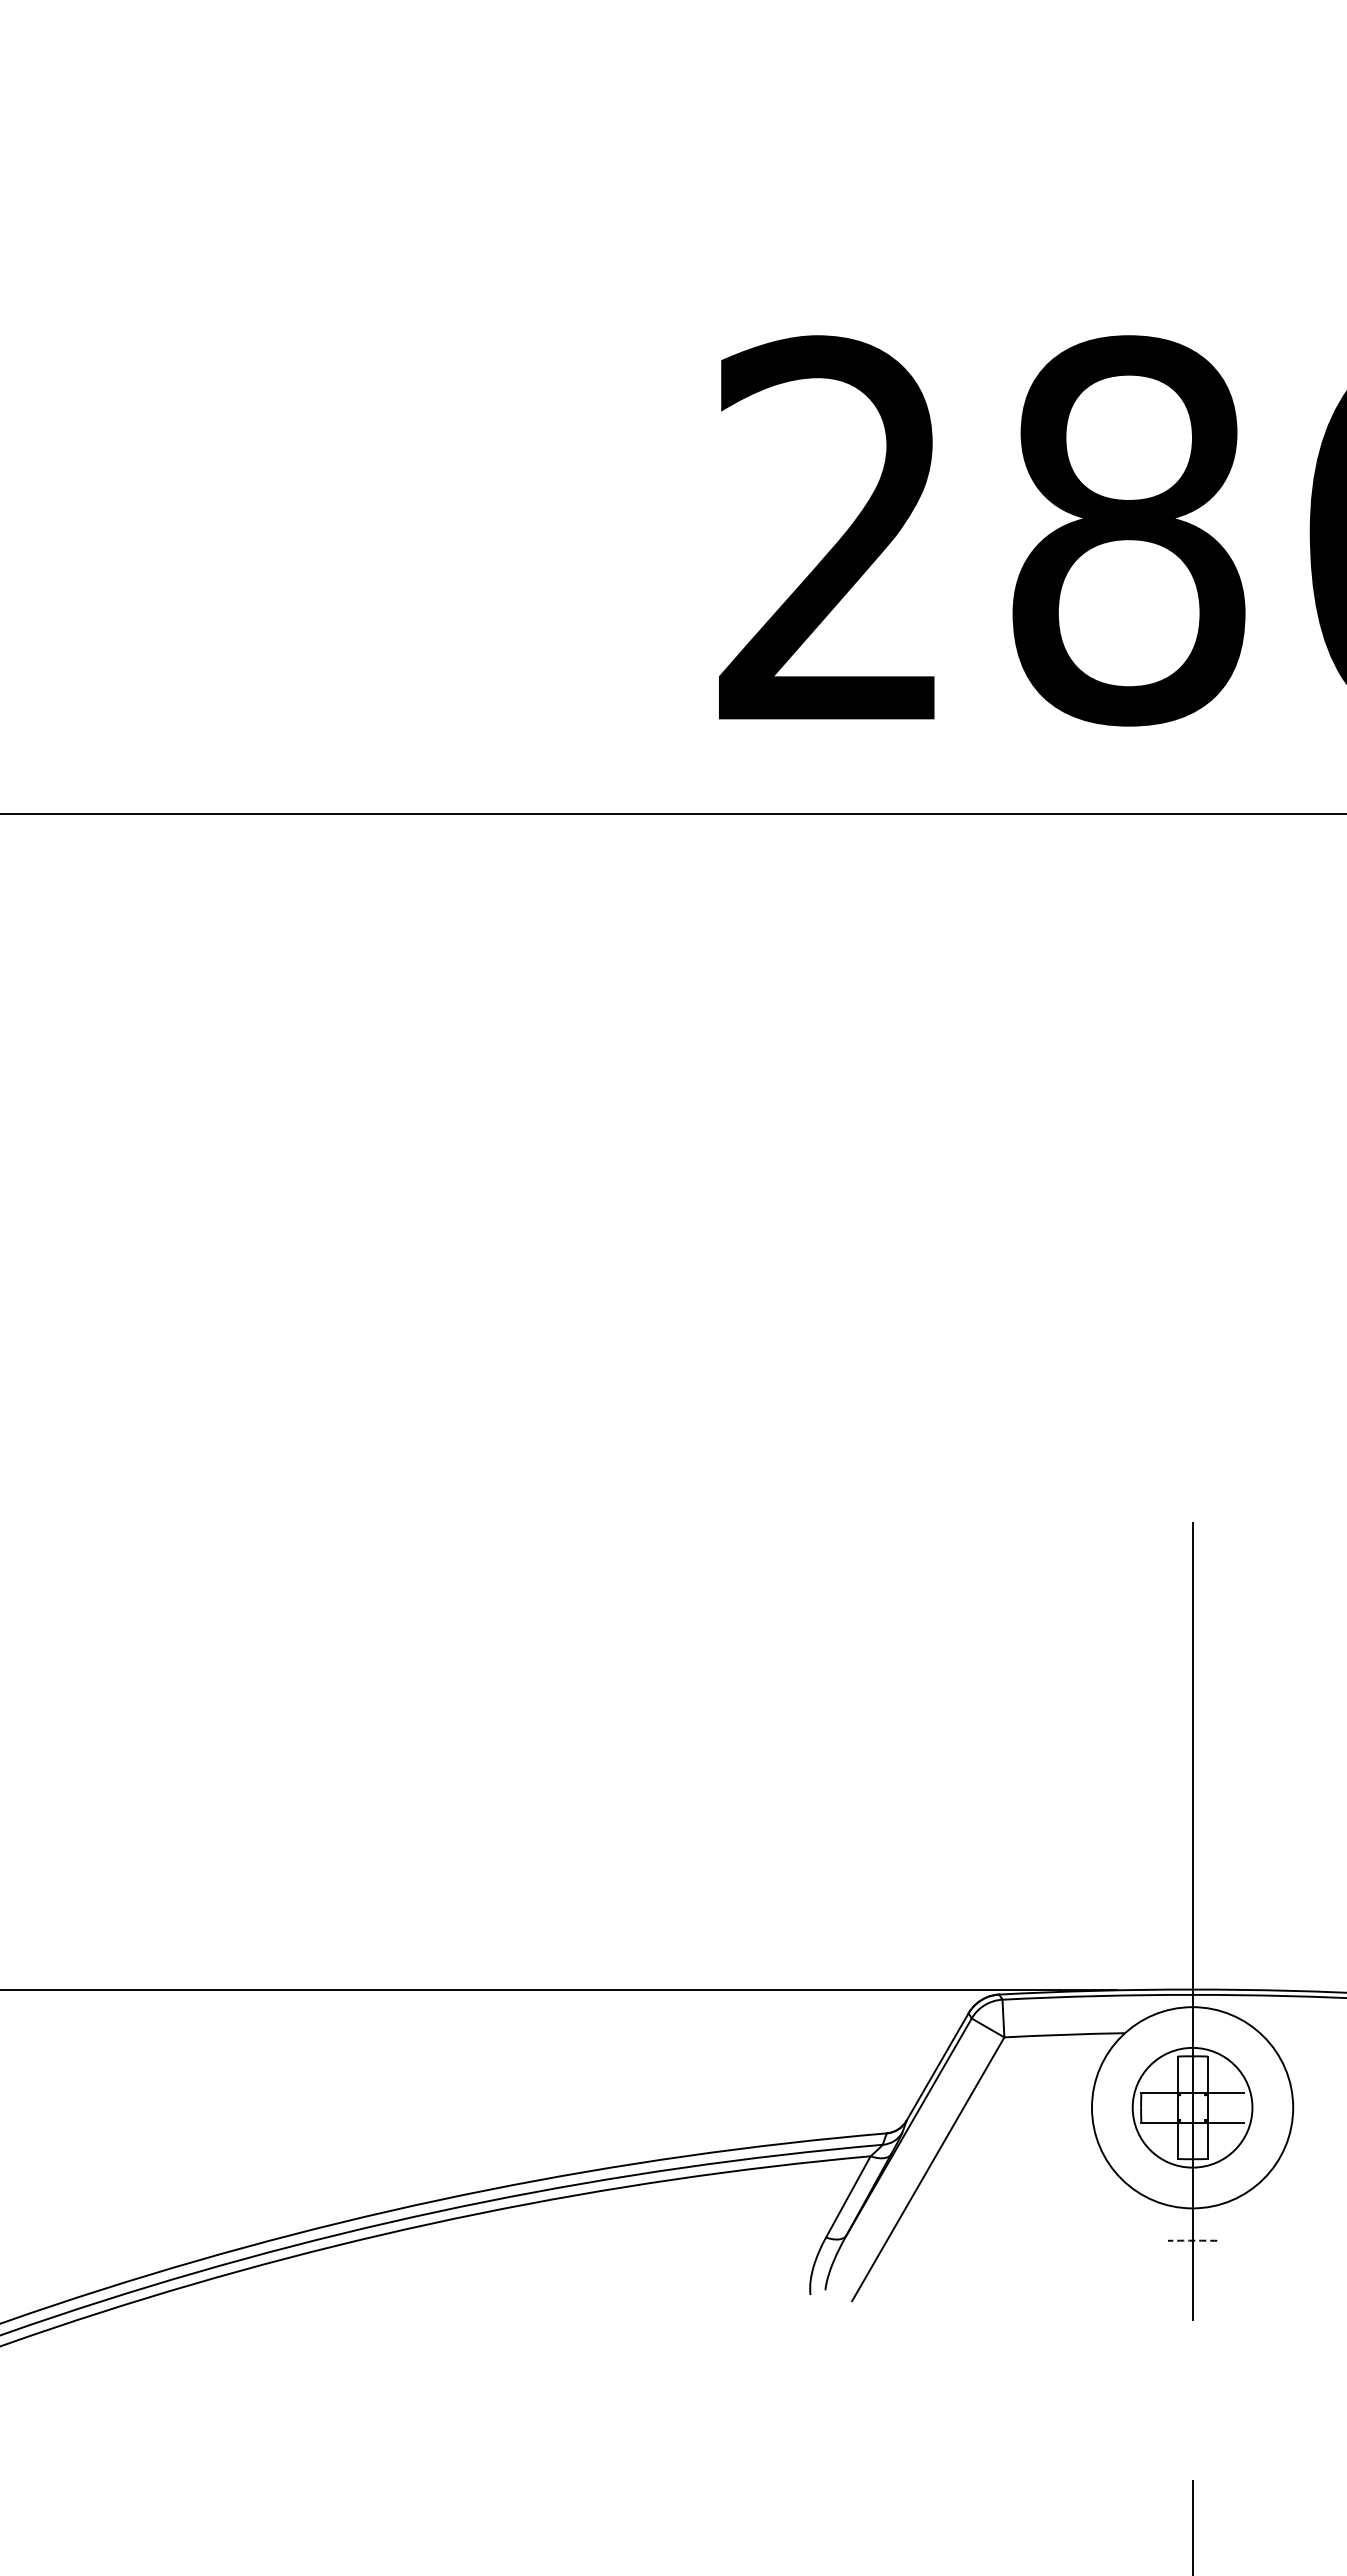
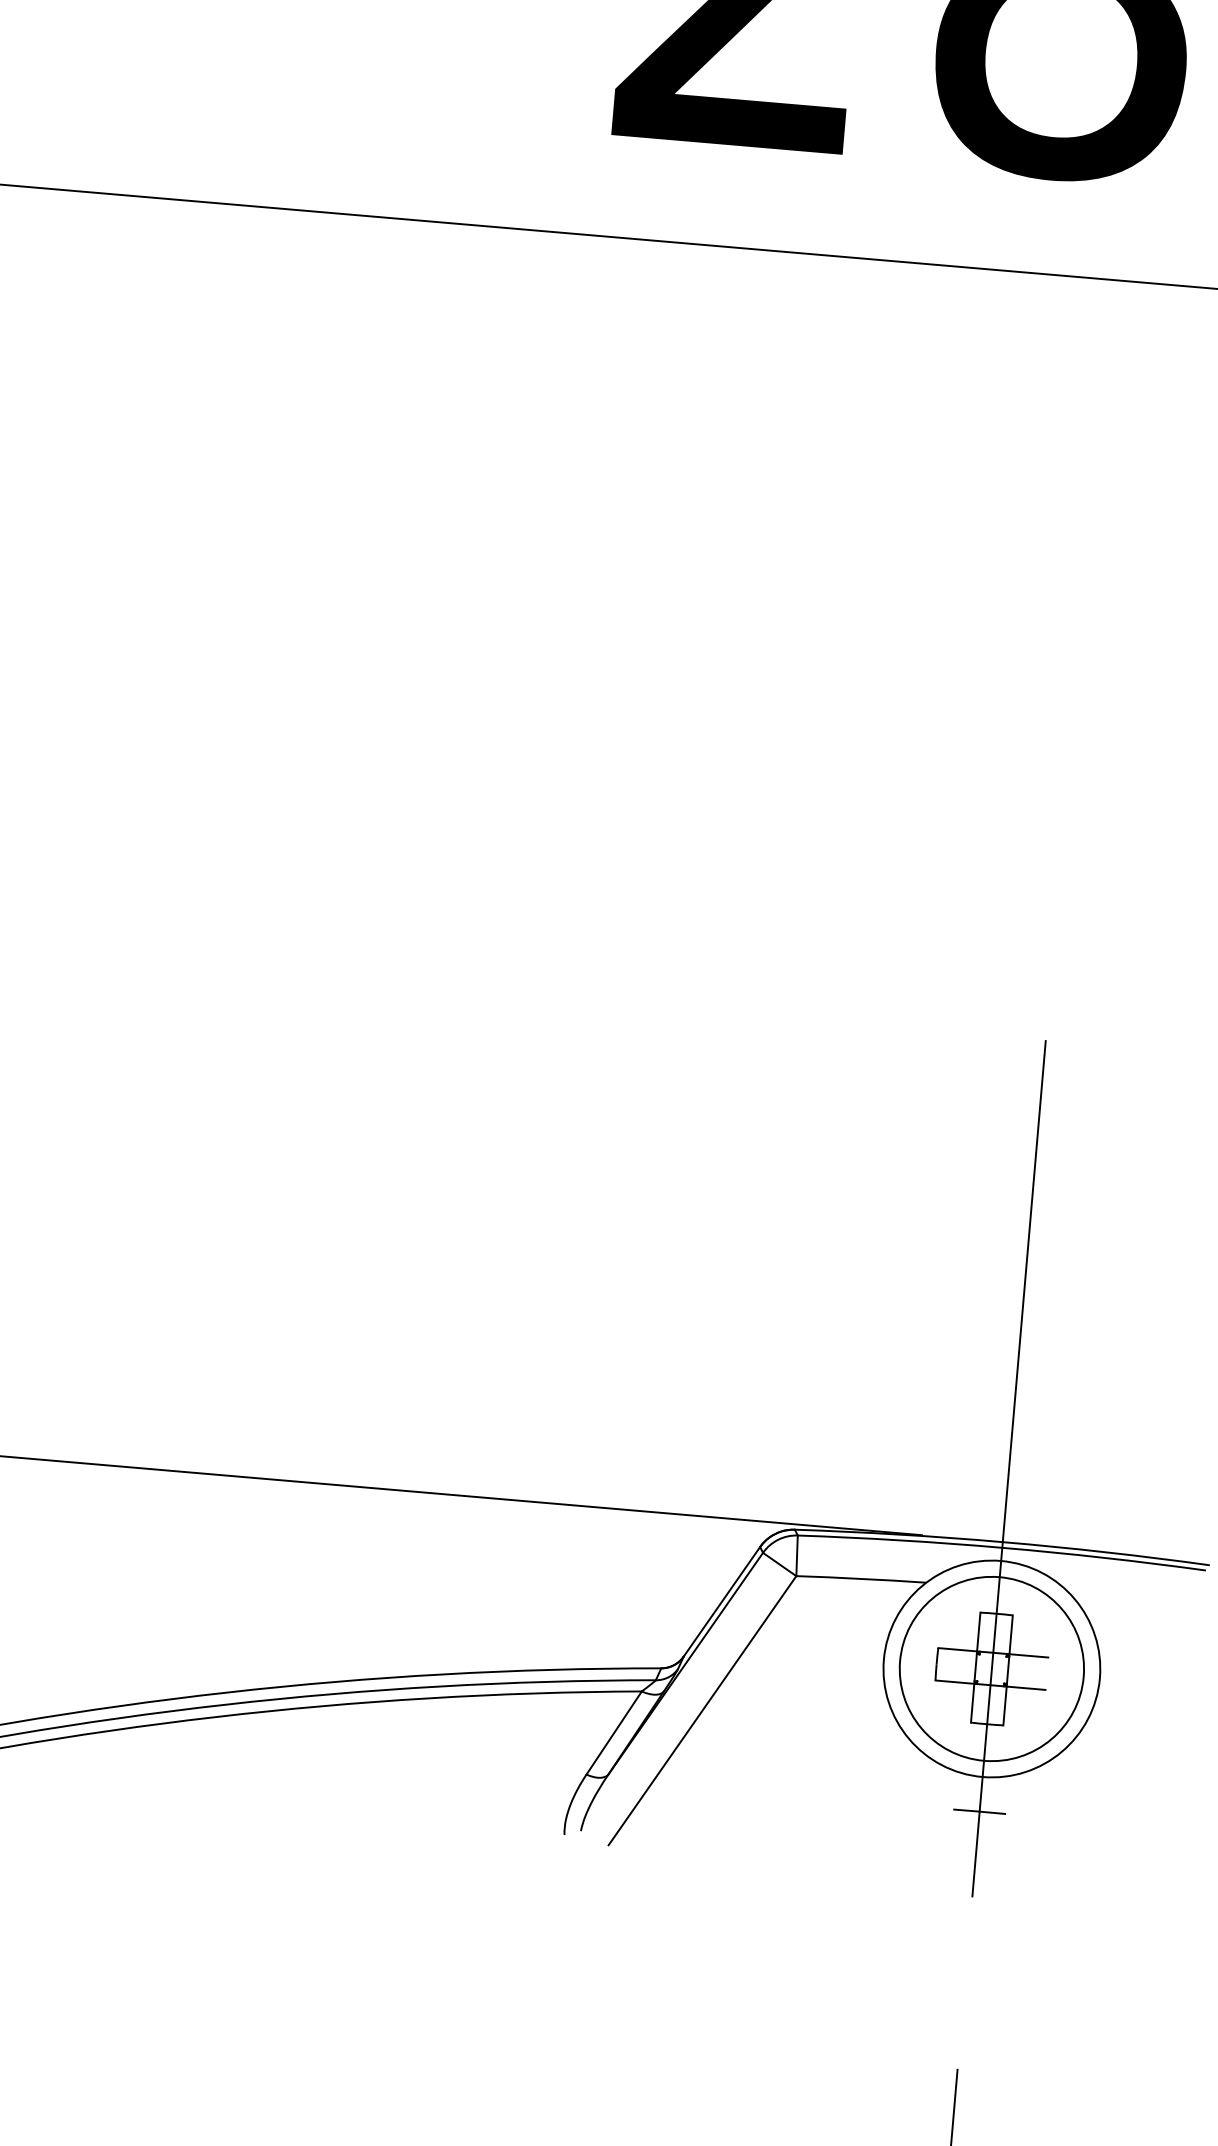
circle: (1192, 2107) -> (991, 1668), size x1.43
arc: (1192, 2240) -> (979, 1811), dashed -> solid

